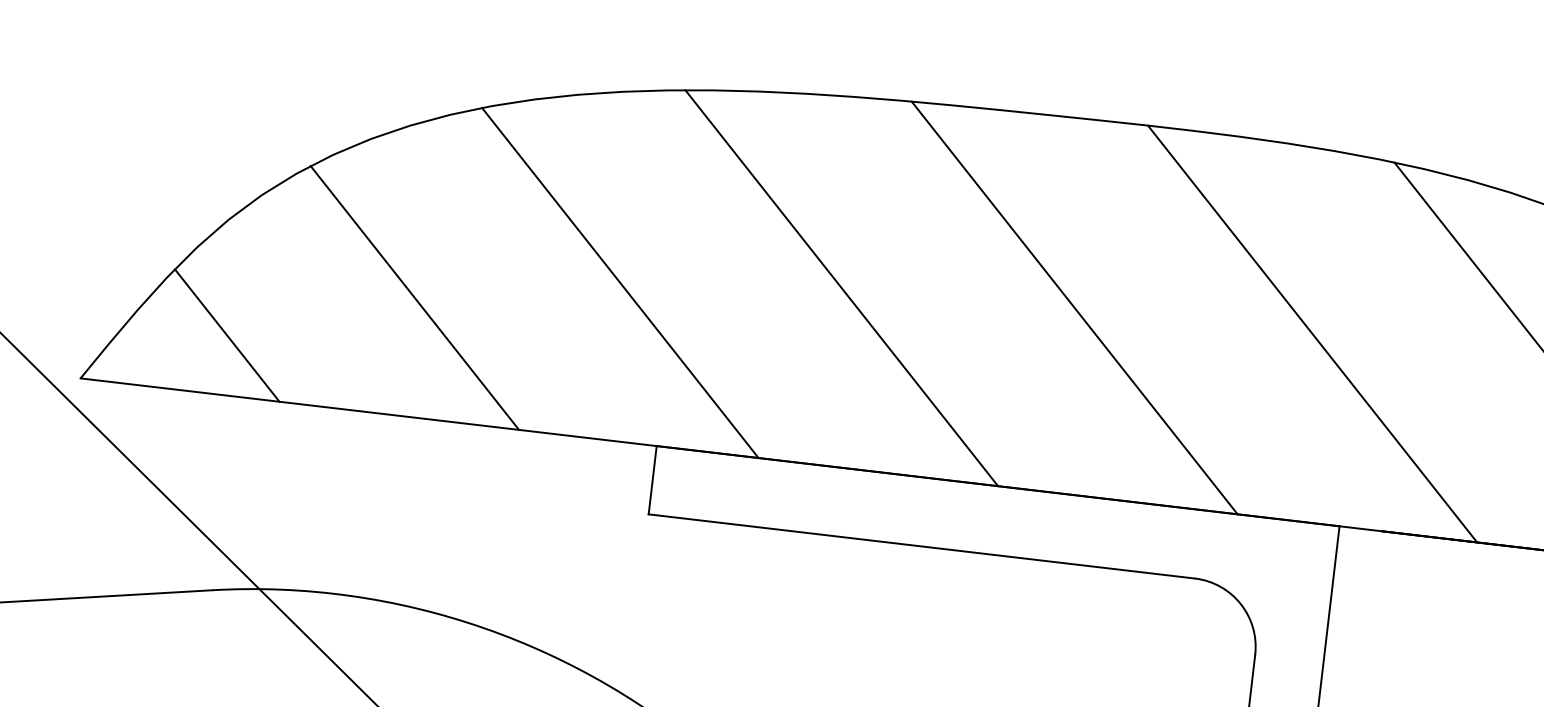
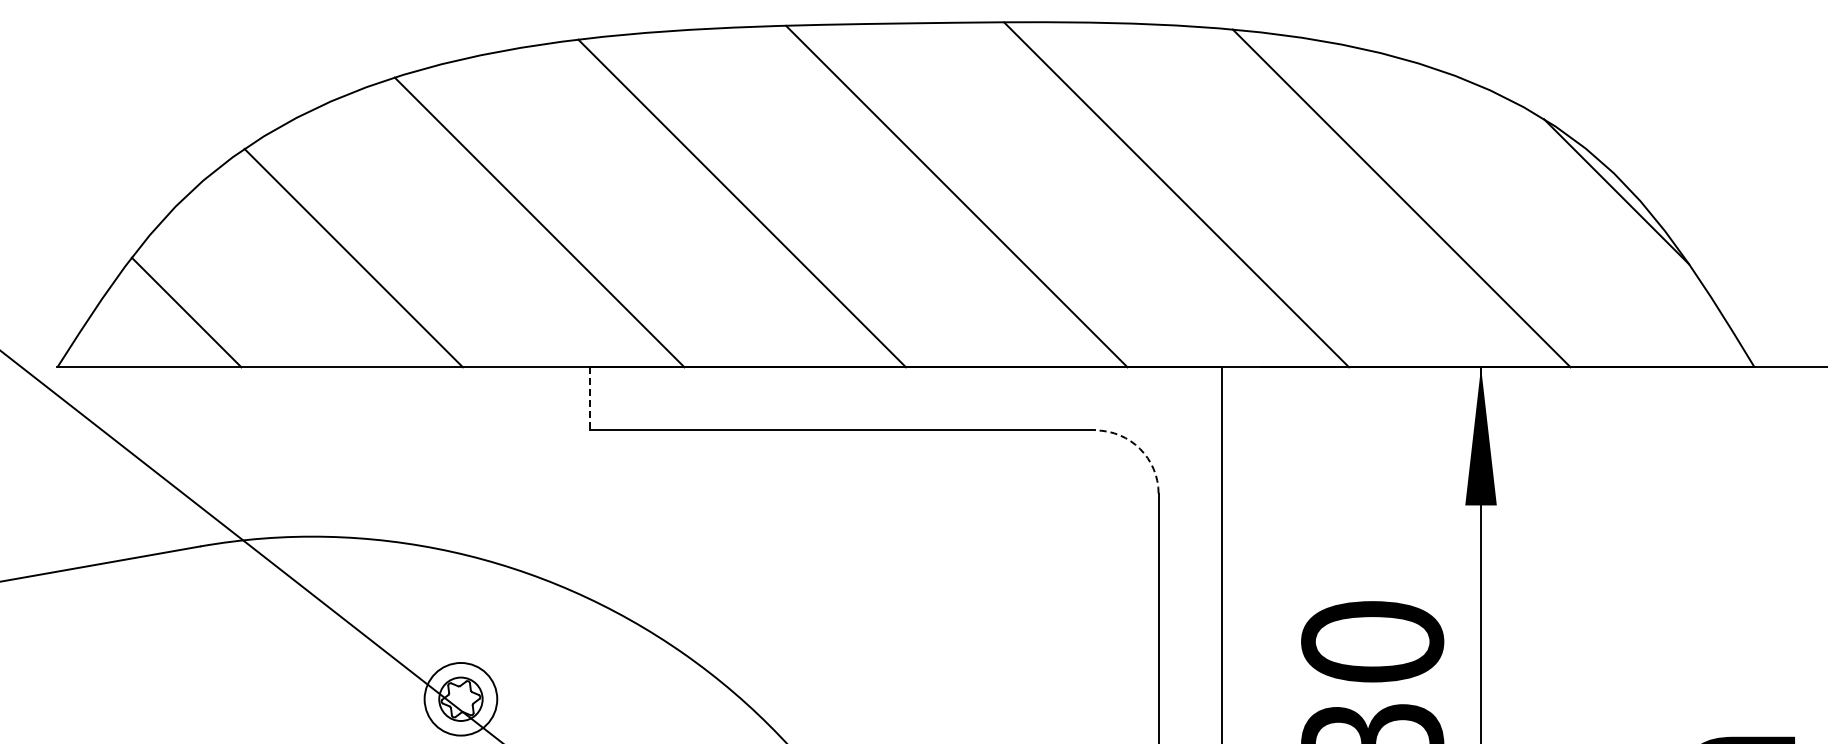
line: (653, 479) -> (590, 398), solid -> dashed
arc: (1241, 603) -> (1140, 448), solid -> dashed

